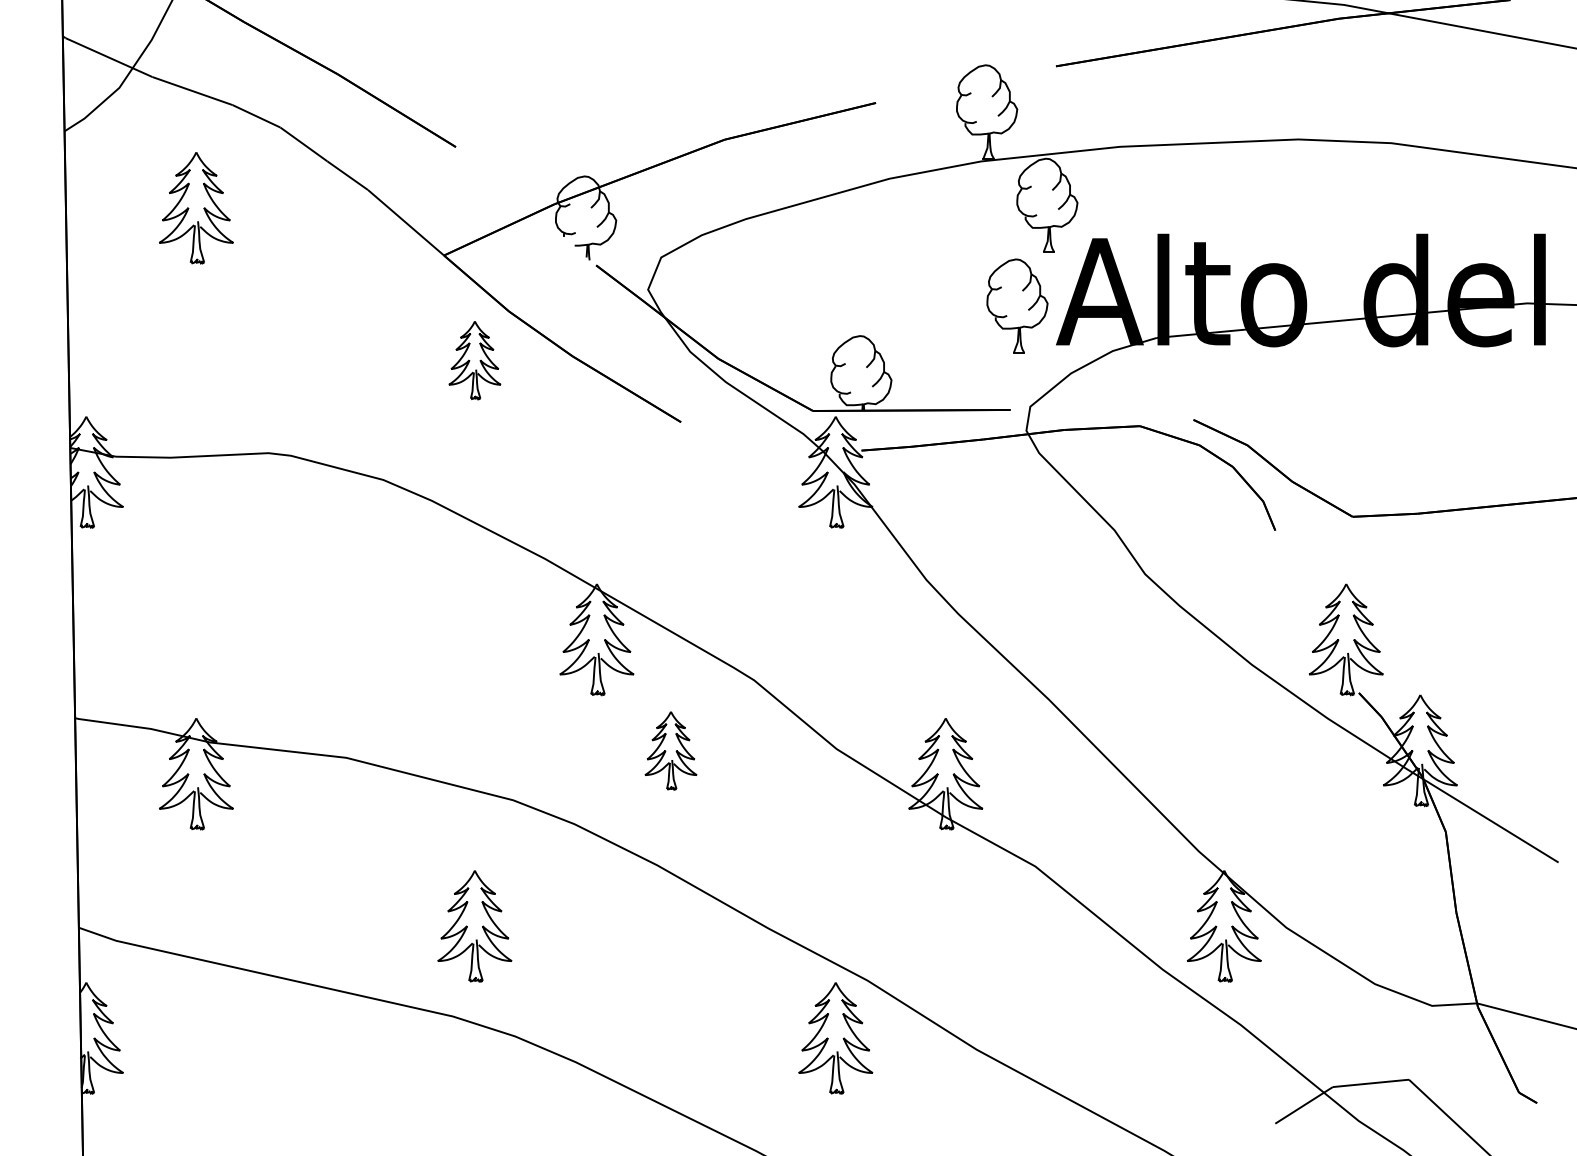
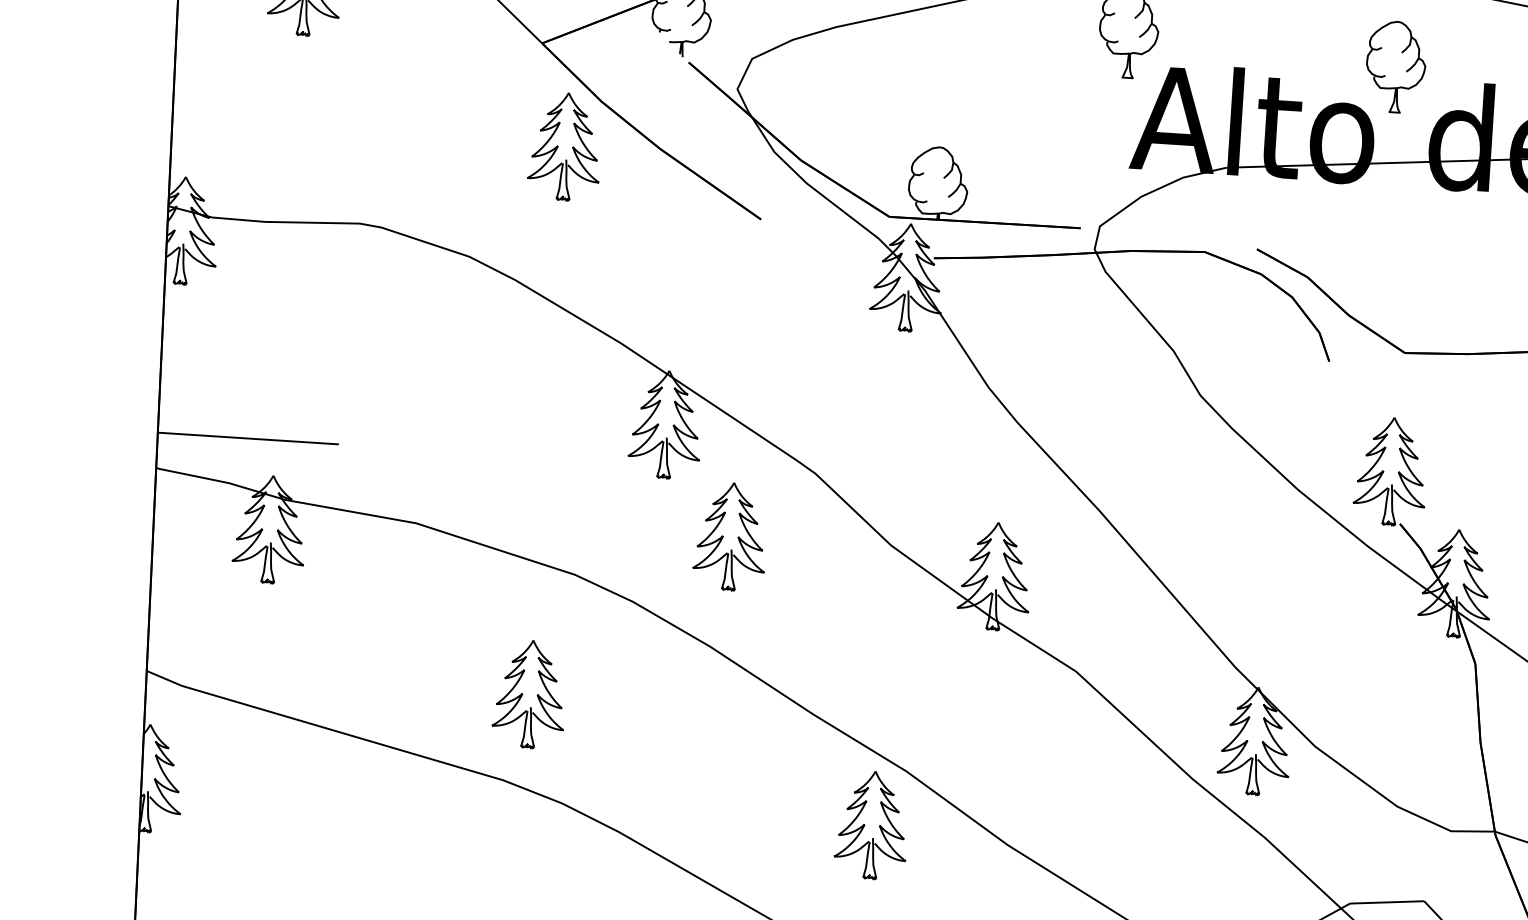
part: (1017, 305) -> (1396, 66), moved
part: (474, 360) -> (565, 146), size x1.43
line: (167, 681) -> (247, 438), added
part: (670, 750) -> (730, 536), size x1.43

